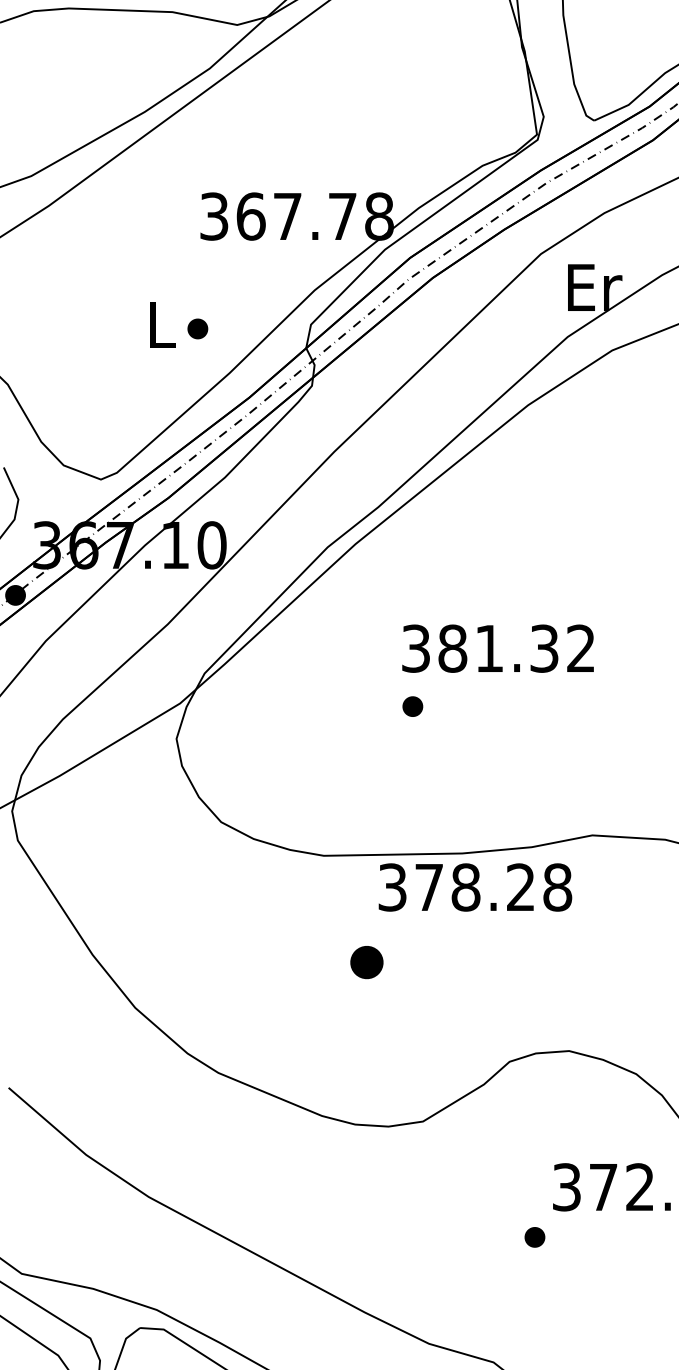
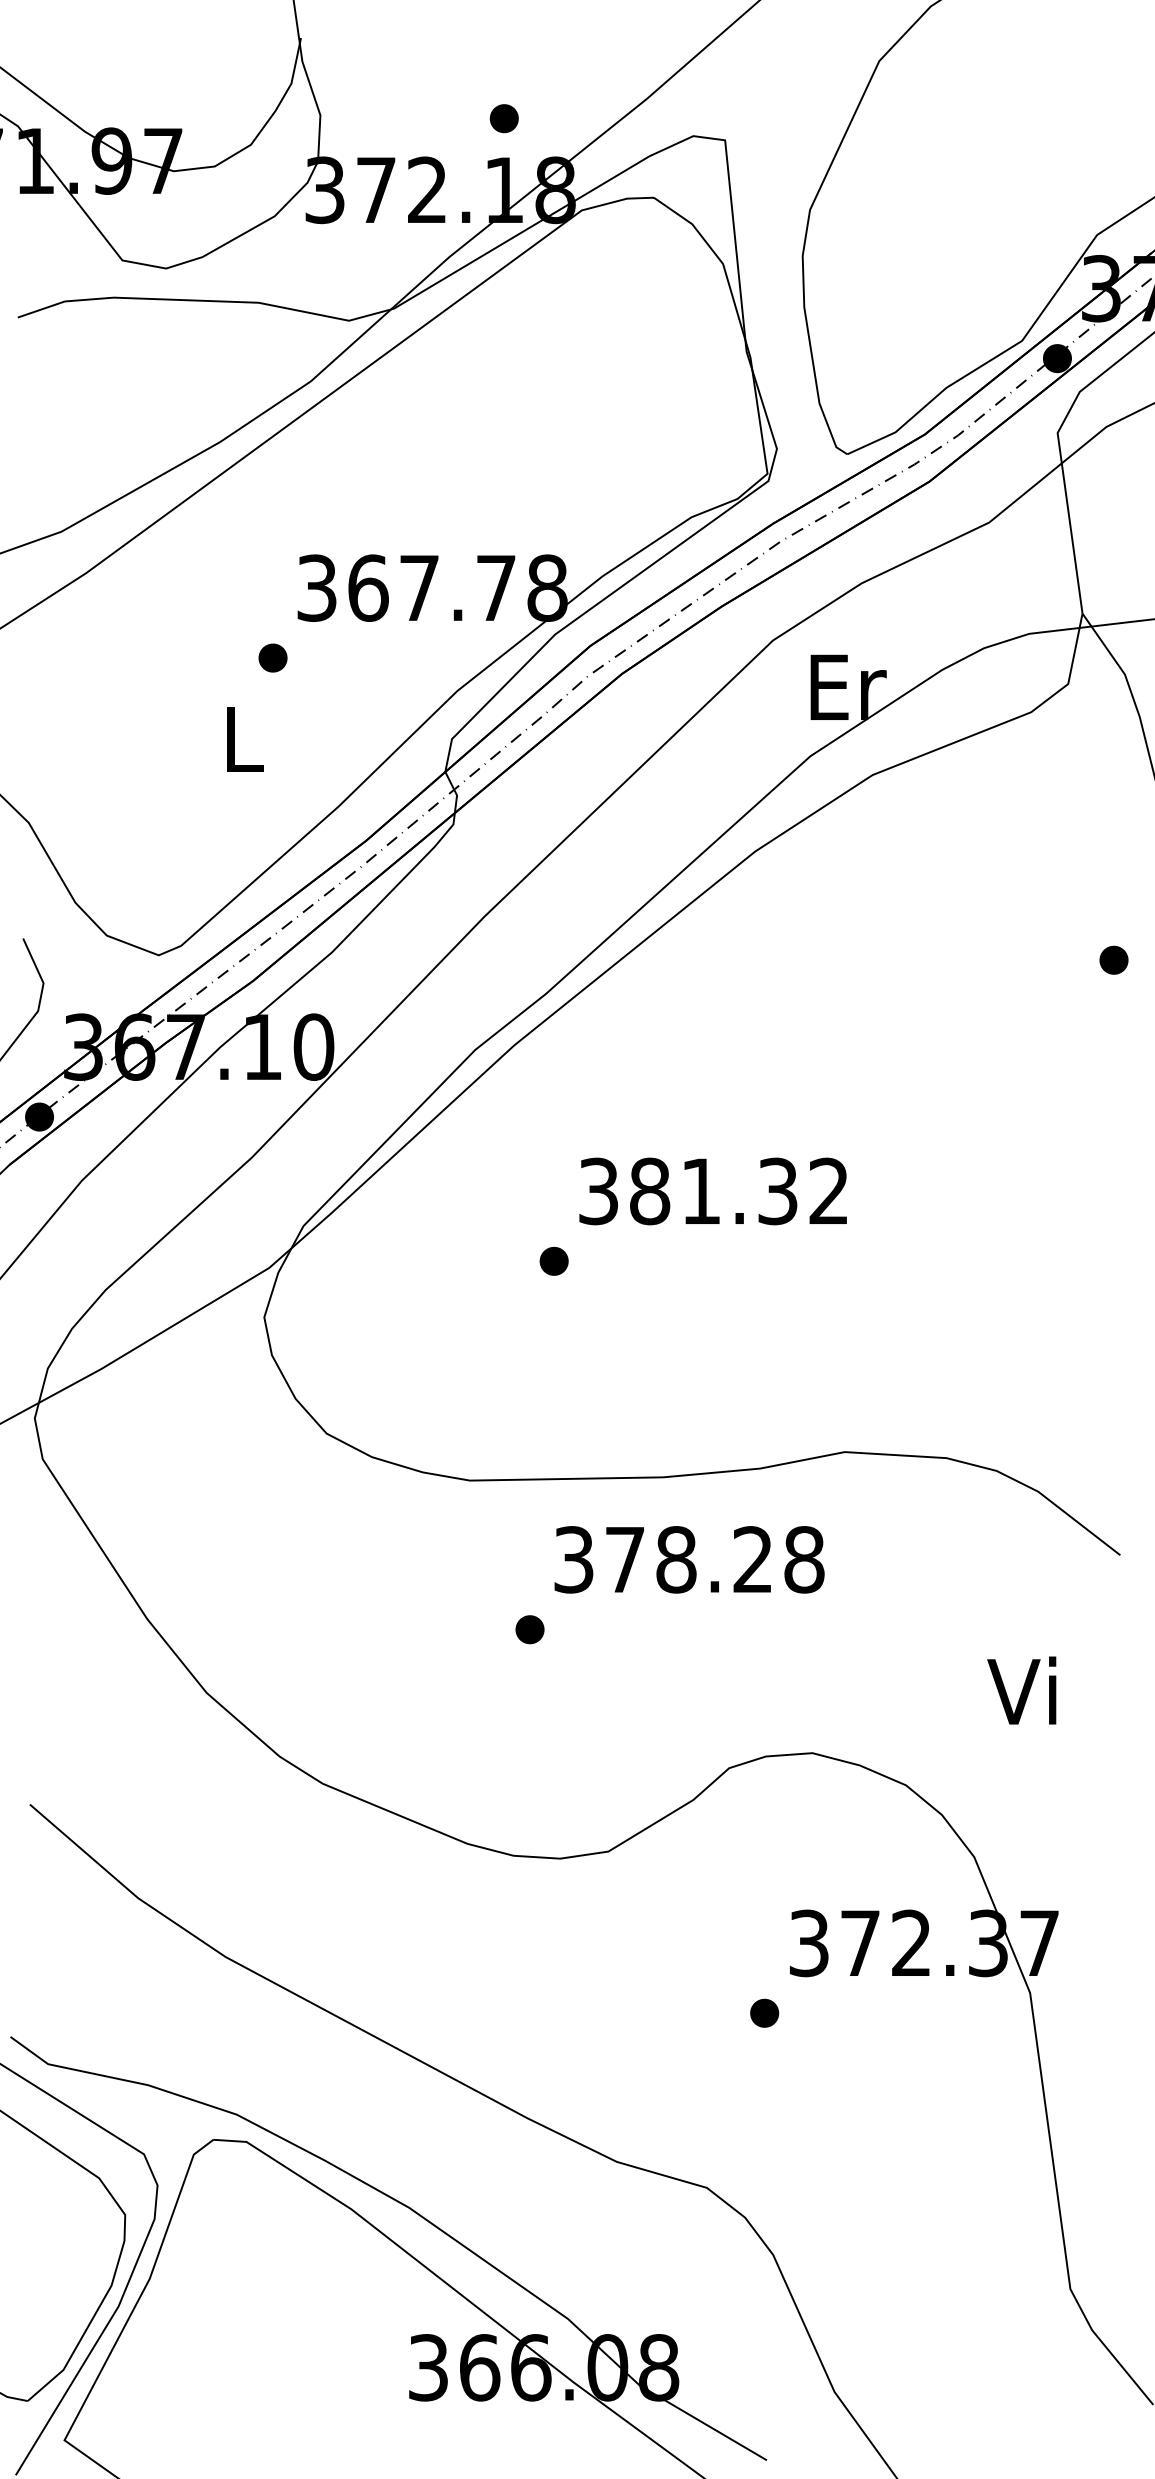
part: (197, 328) -> (272, 657), moved
part: (412, 706) -> (553, 1260), moved
text: (475, 887) -> (689, 1559), moved
part: (366, 962) -> (529, 1629), size x0.62

